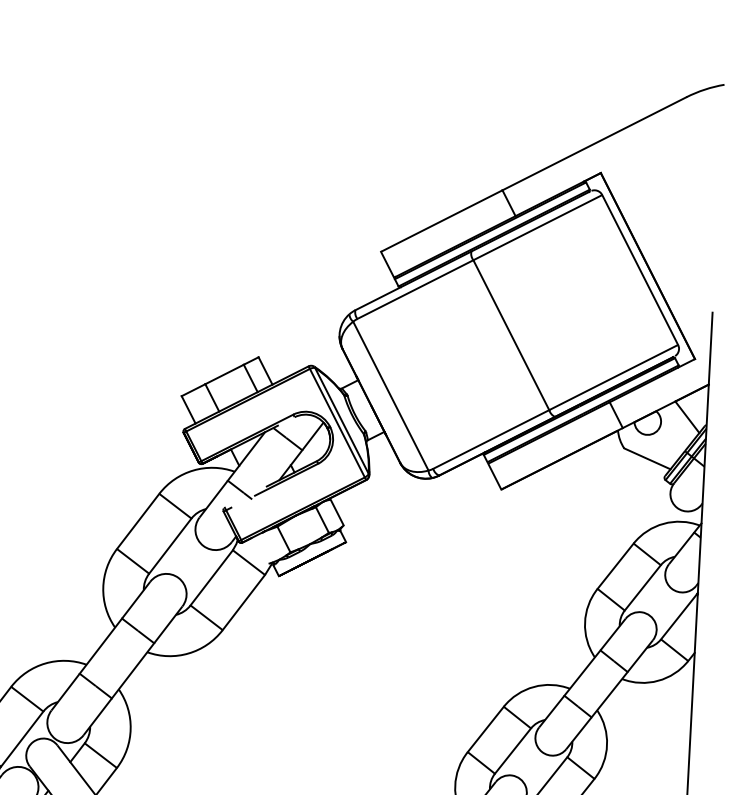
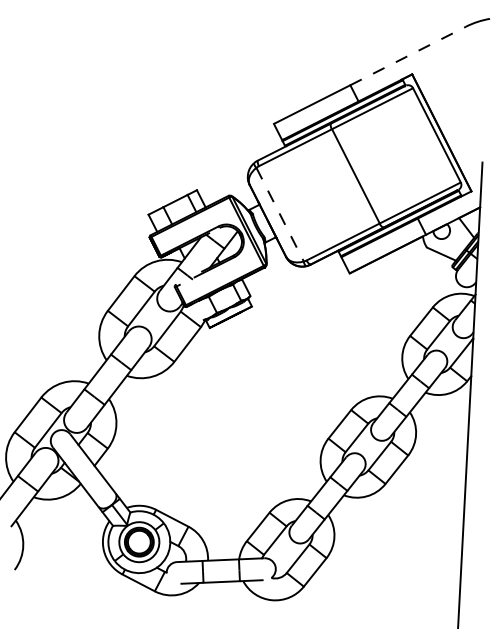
line: (594, 144) -> (408, 56), solid -> dashed
line: (391, 397) -> (280, 215), solid -> dashed

